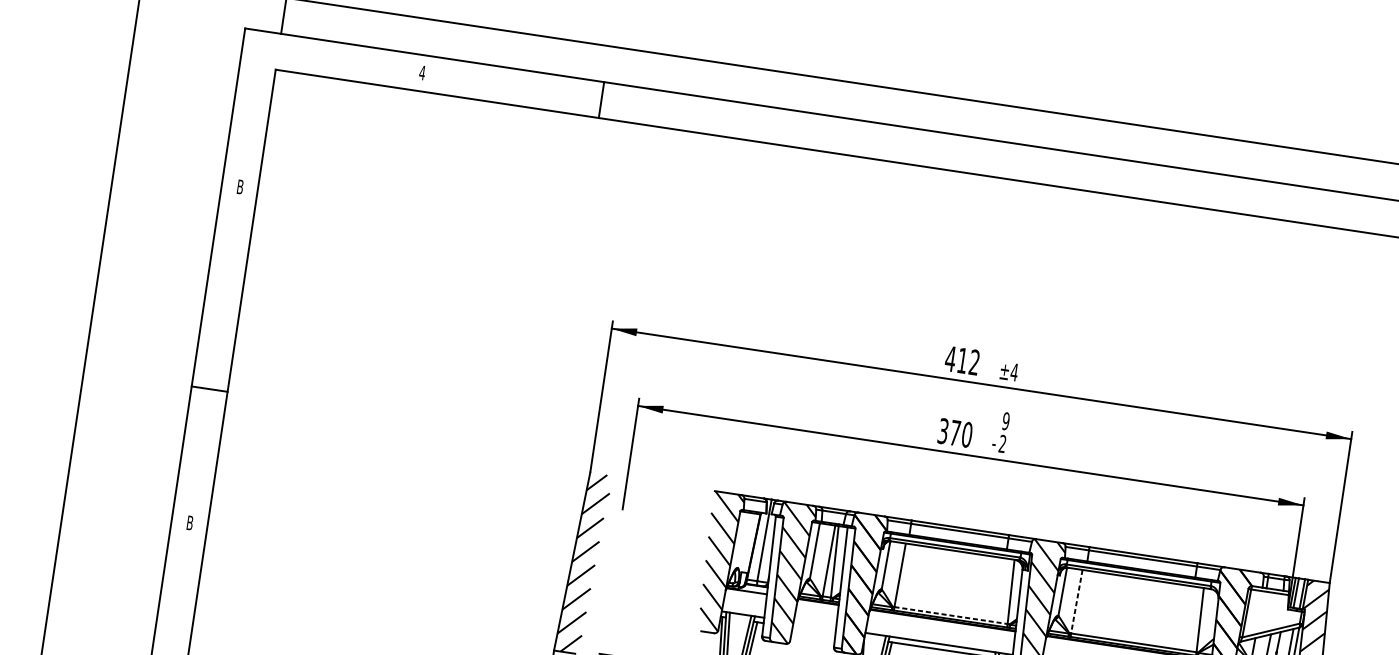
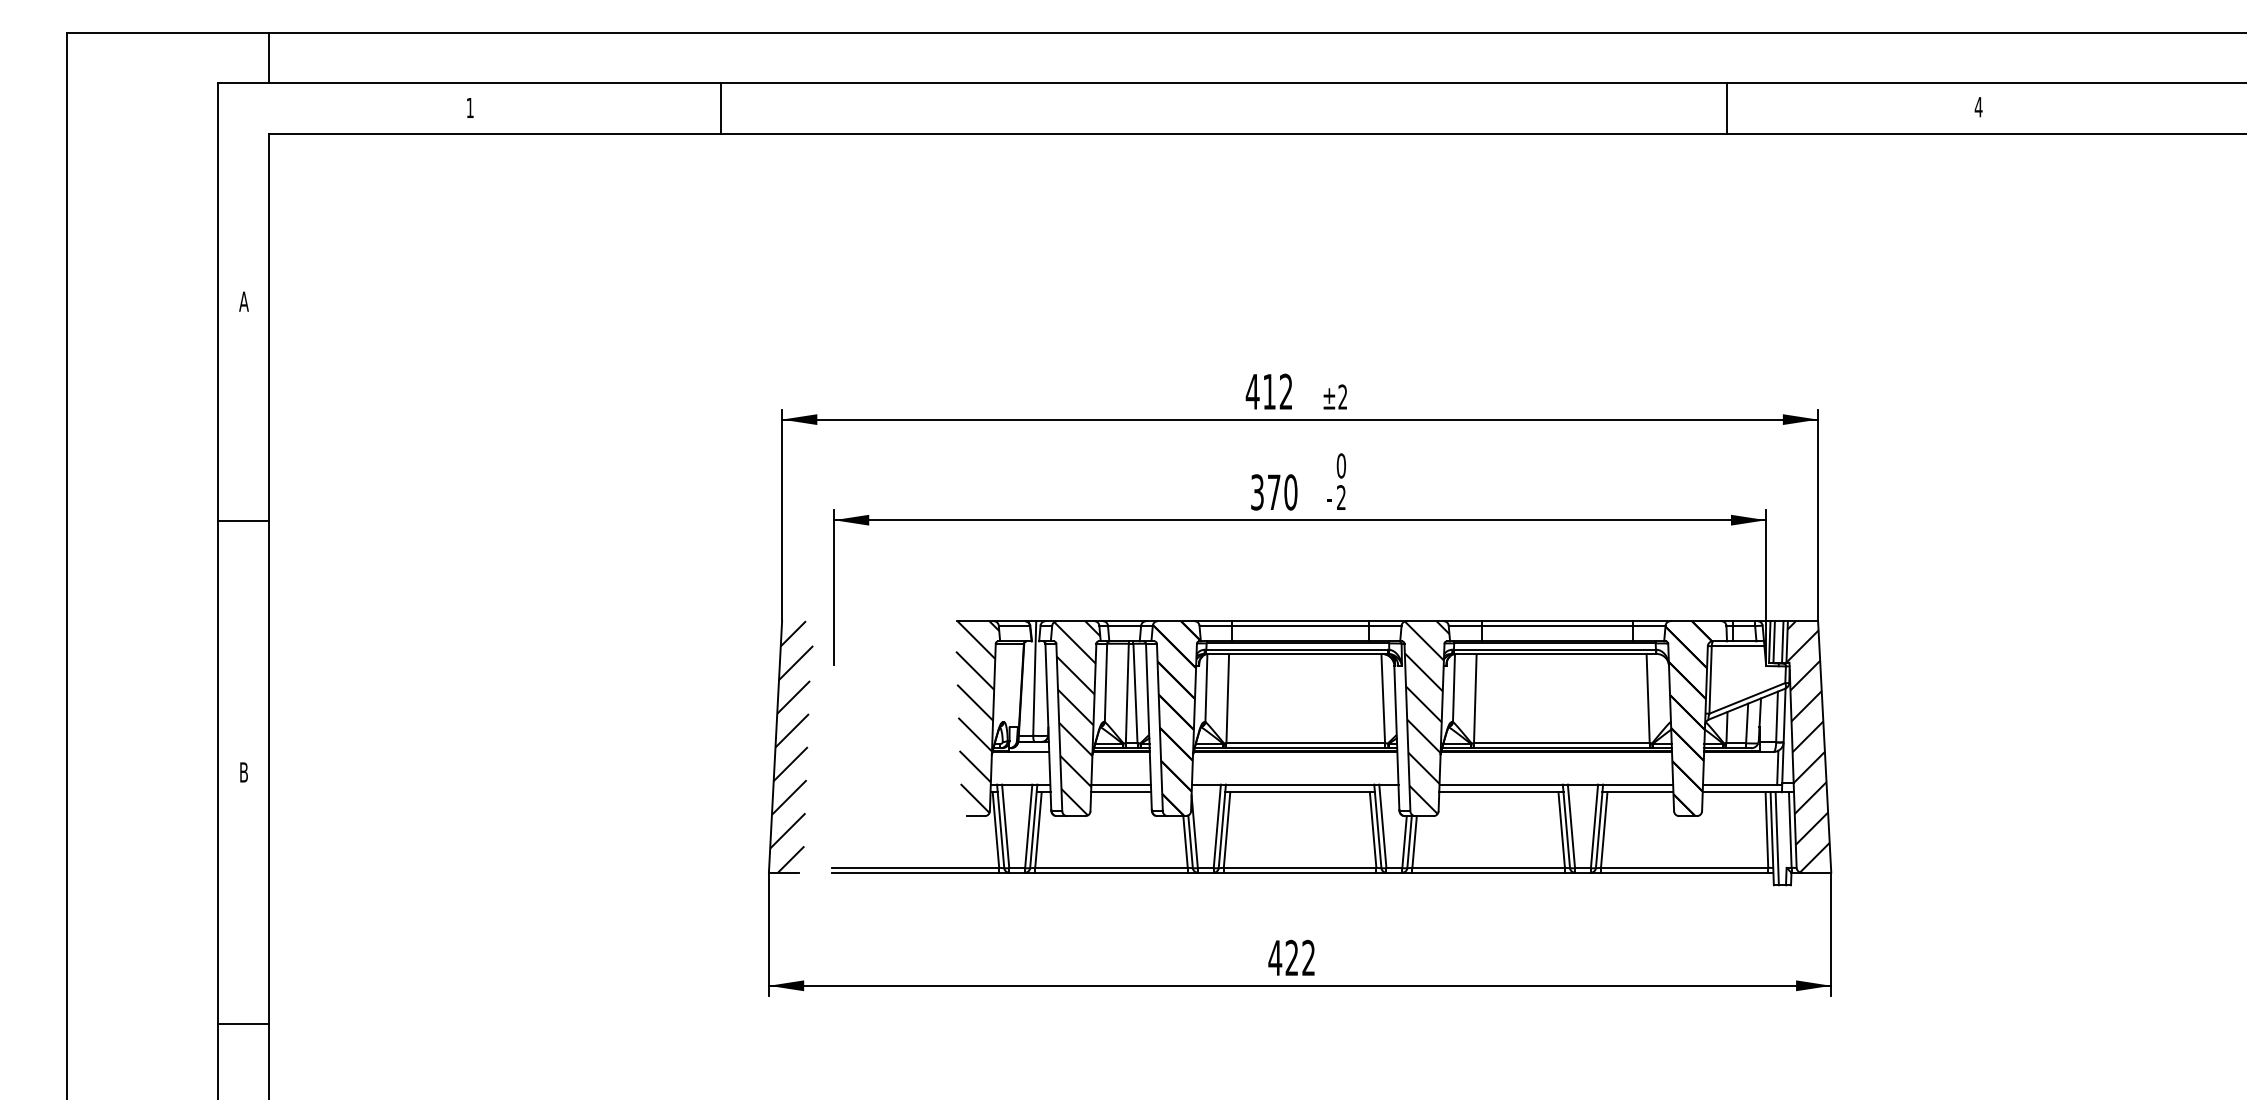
text: (422, 72) -> (470, 107), 4 -> 1
text: (239, 186) -> (243, 301), B -> A
line: (1319, 207) -> (1726, 108), added
text: (1014, 371) -> (1342, 396), ±4 -> ±2
line: (209, 388) -> (243, 520), moved
text: (1005, 420) -> (1340, 465), 9 -> 0
line: (1076, 601) -> (1475, 698), dashed -> solid
line: (951, 615) -> (1306, 743), dashed -> solid
line: (814, 625) -> (1120, 784), added
line: (814, 630) -> (1121, 792), added

